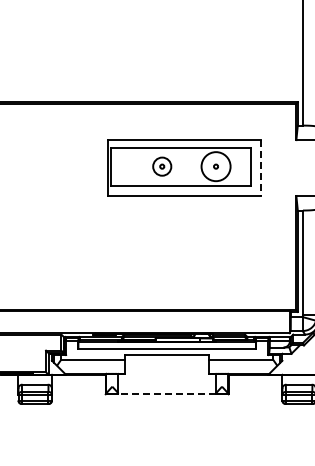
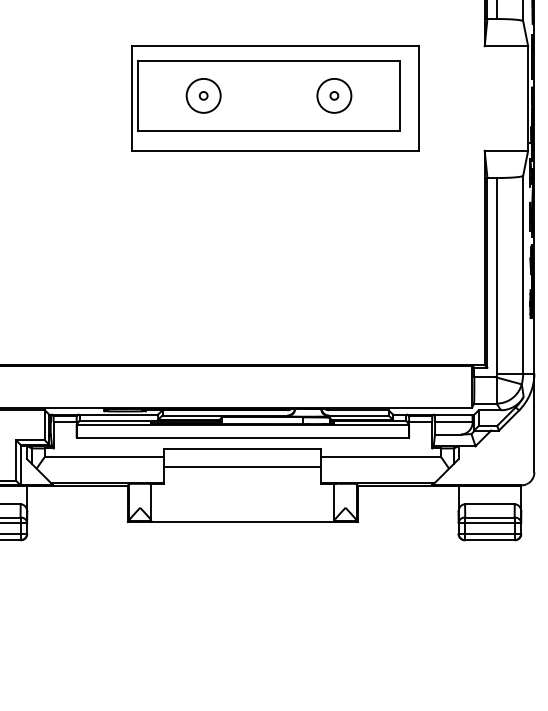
part: (162, 166) -> (204, 95), moved
circle: (216, 166) -> (335, 95), size x0.62
line: (261, 168) -> (419, 99), dashed -> solid
line: (167, 364) -> (243, 466), added
line: (167, 394) -> (243, 522), dashed -> solid

